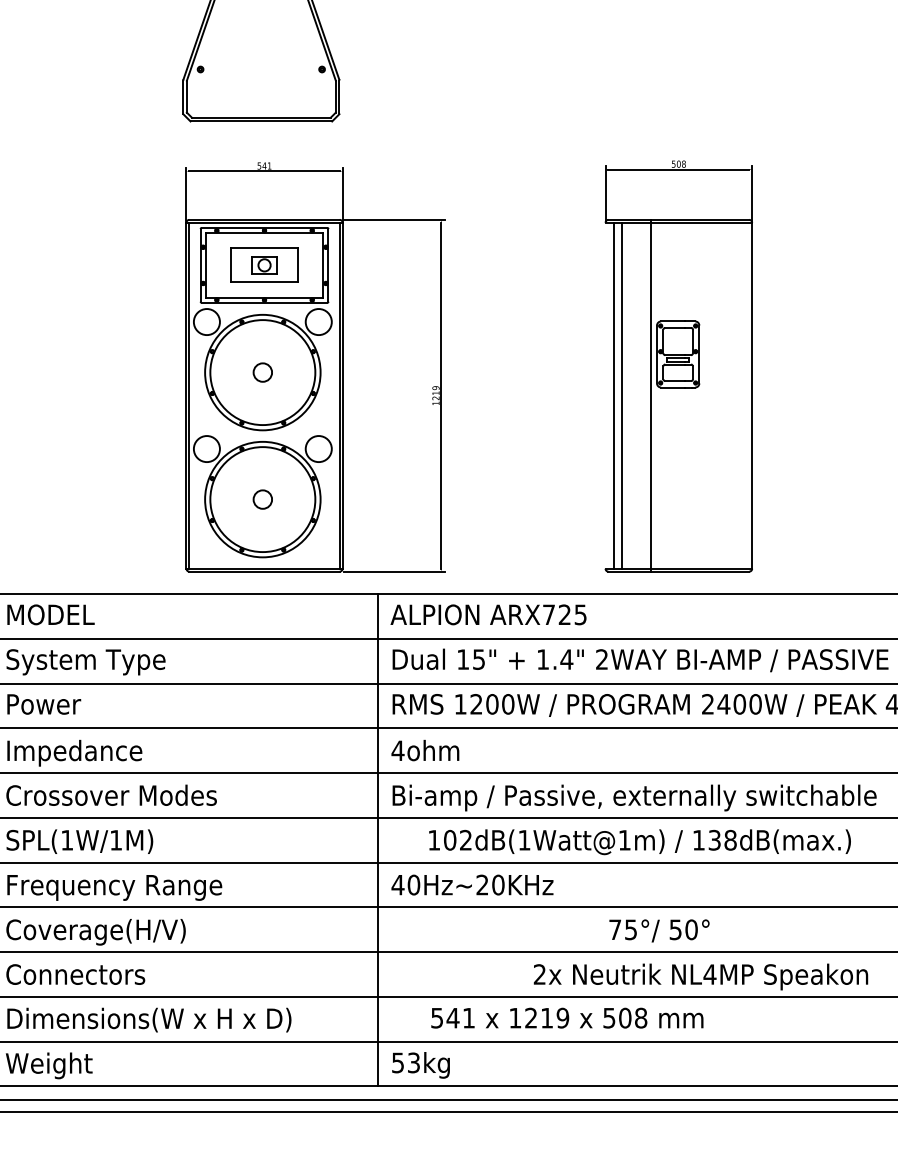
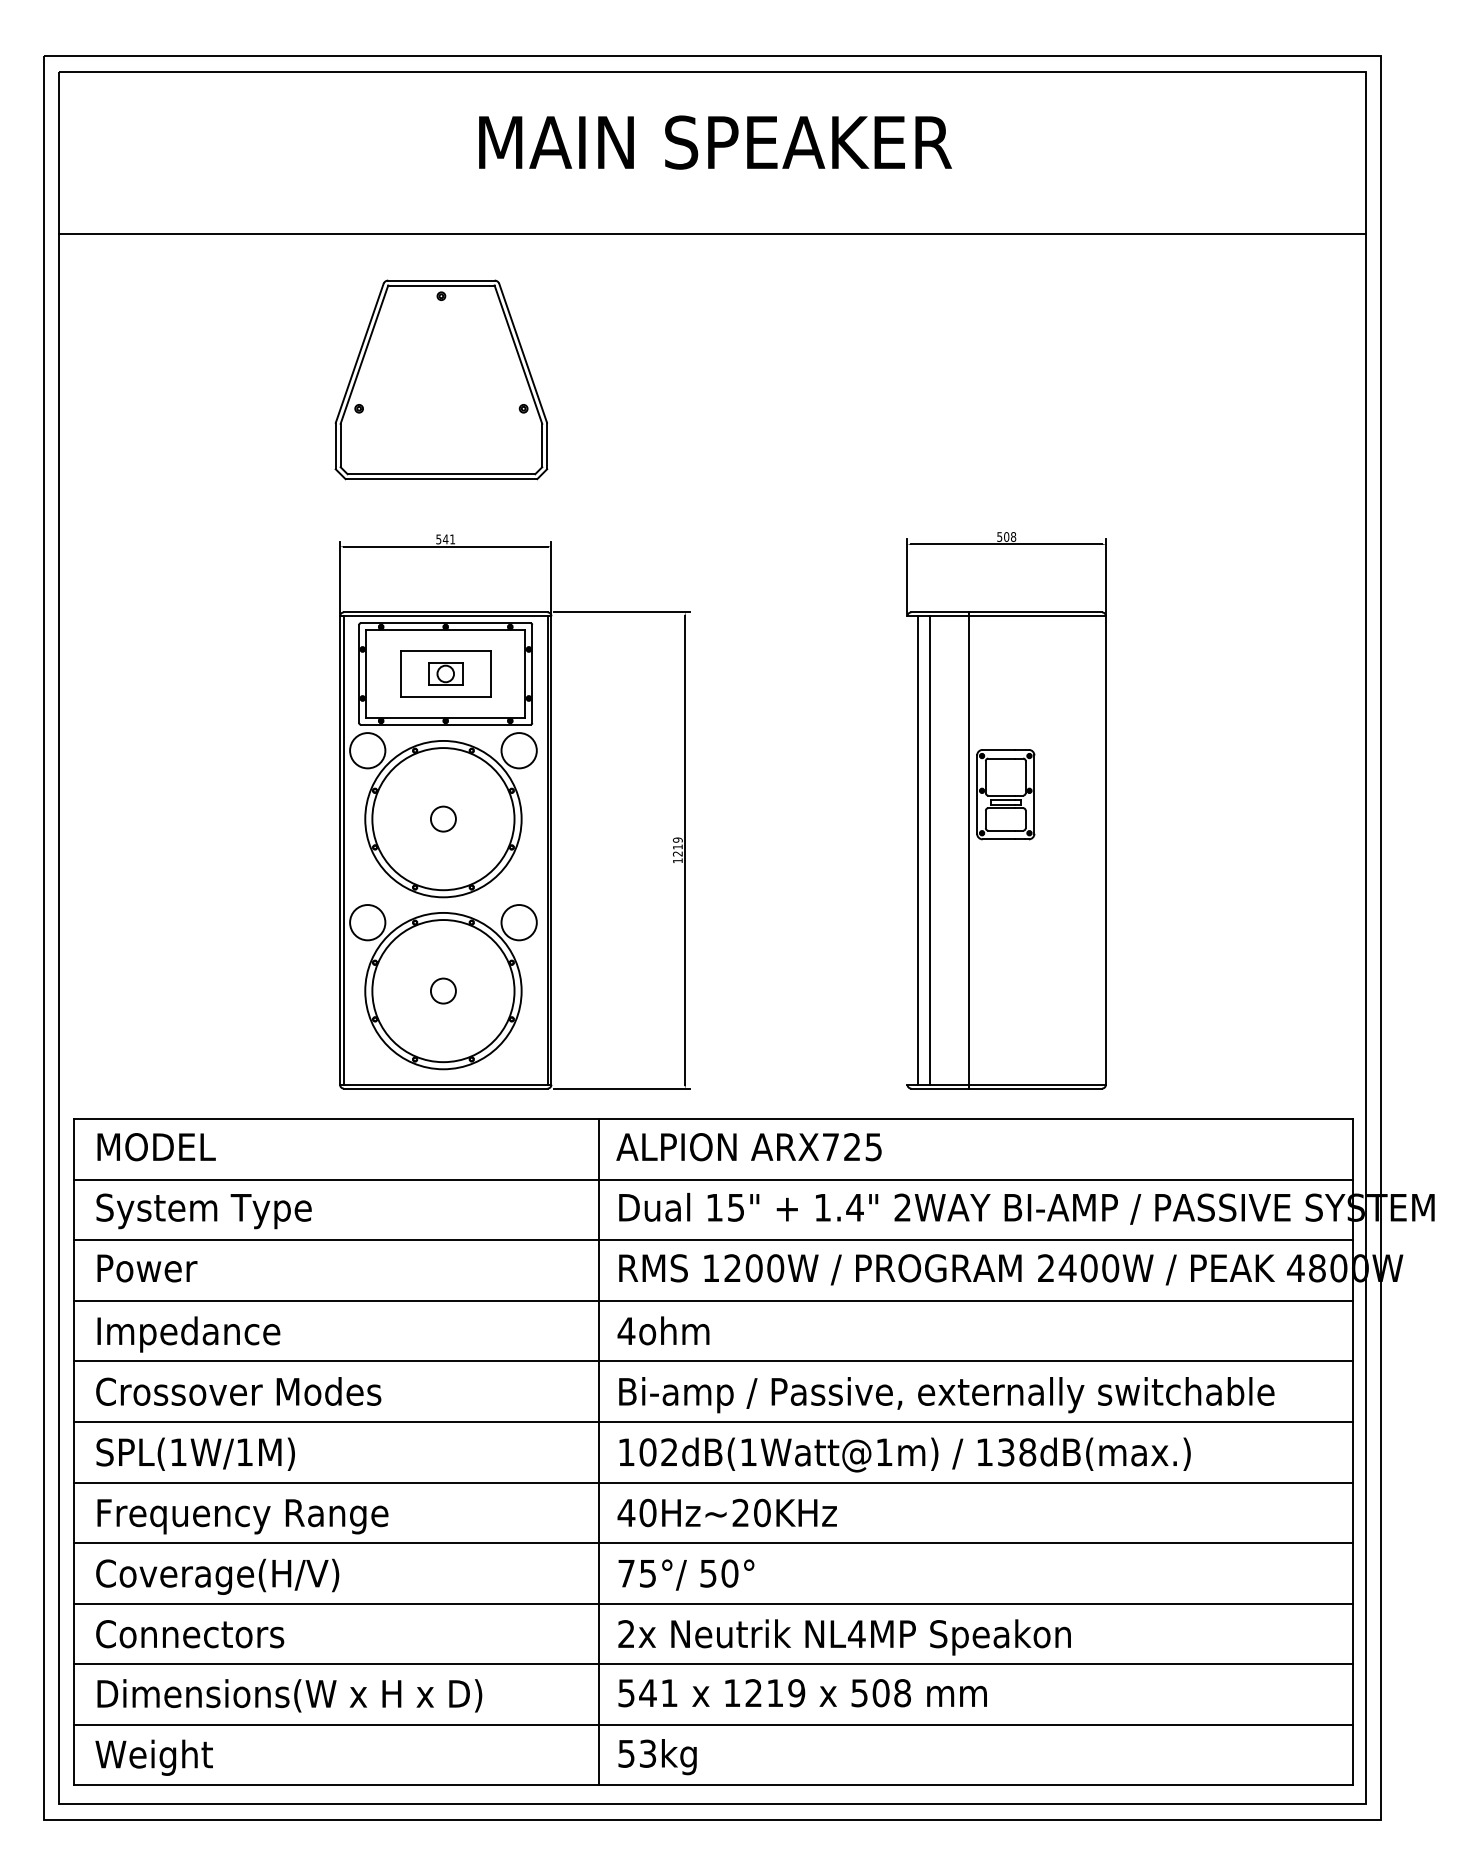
text: (639, 841) -> (904, 1454), moved
text: (659, 930) -> (686, 1574), moved
text: (700, 977) -> (844, 1637), moved
text: (567, 1018) -> (802, 1693), moved

